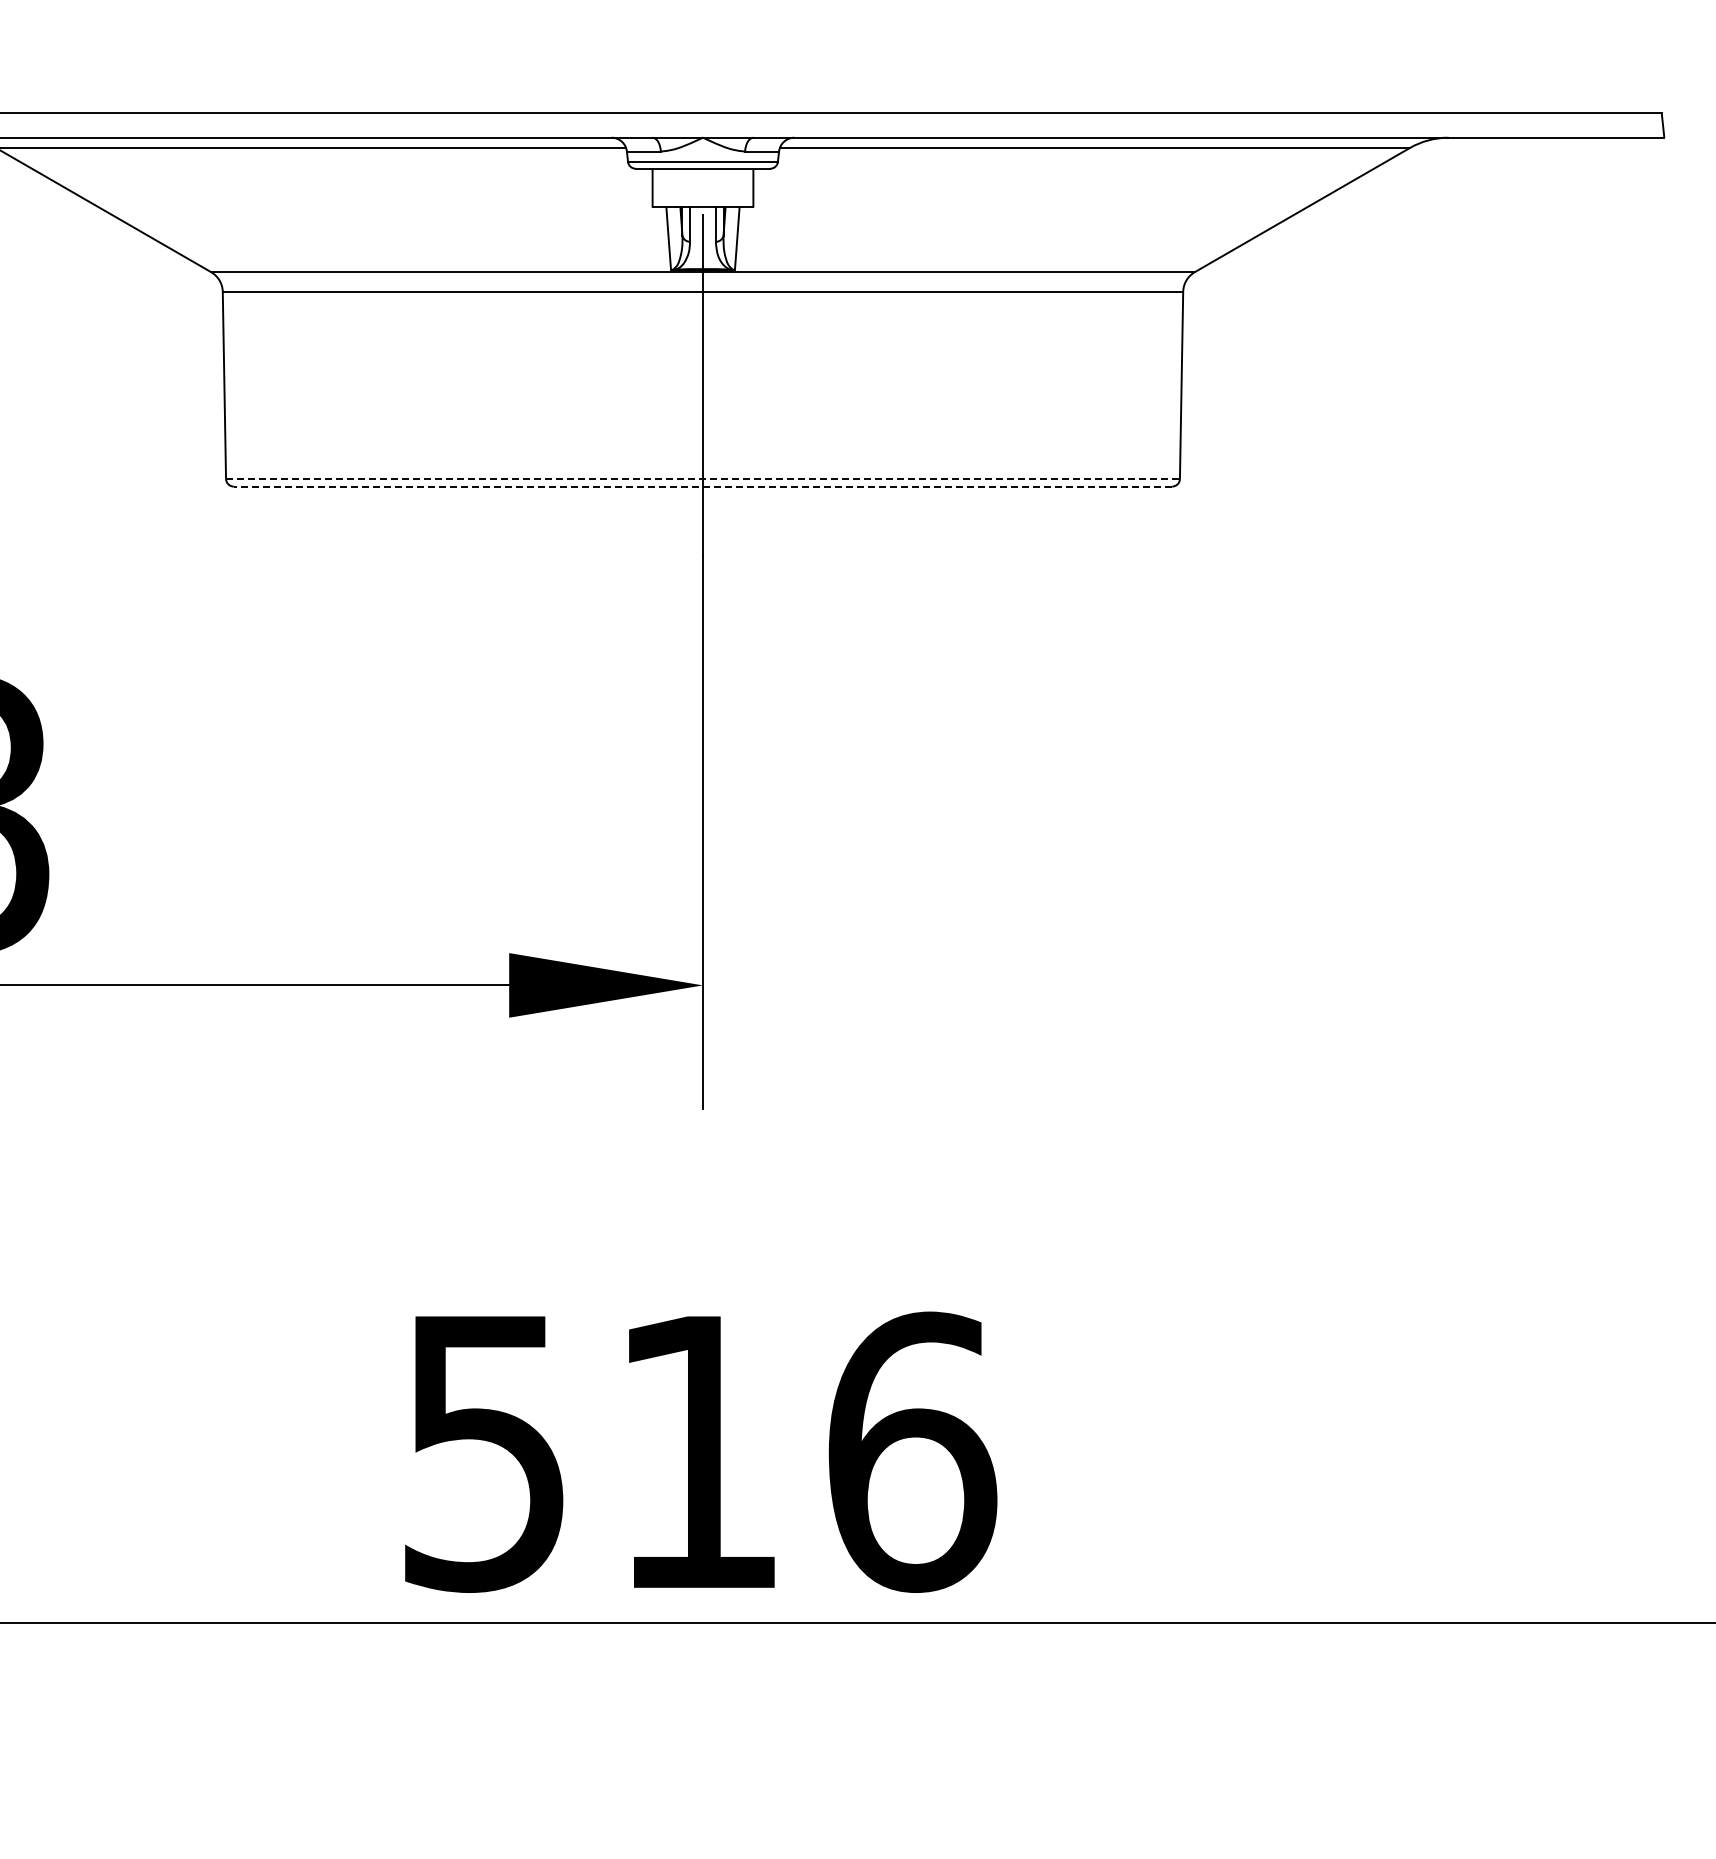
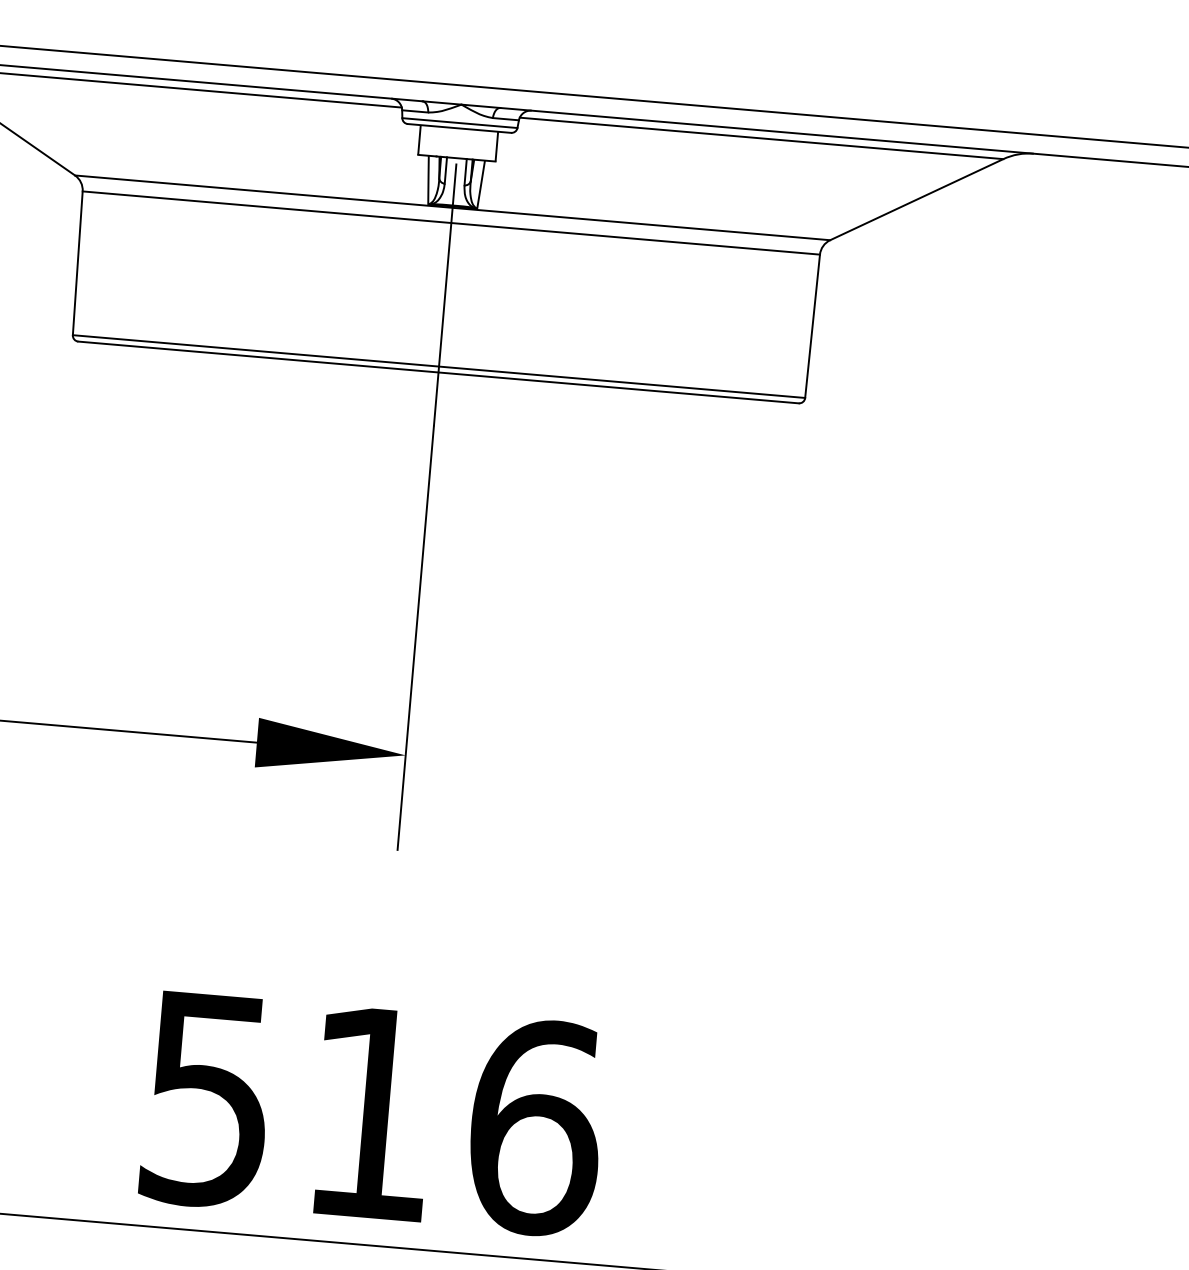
line: (702, 478) -> (438, 366), dashed -> solid
line: (702, 486) -> (438, 372), dashed -> solid

